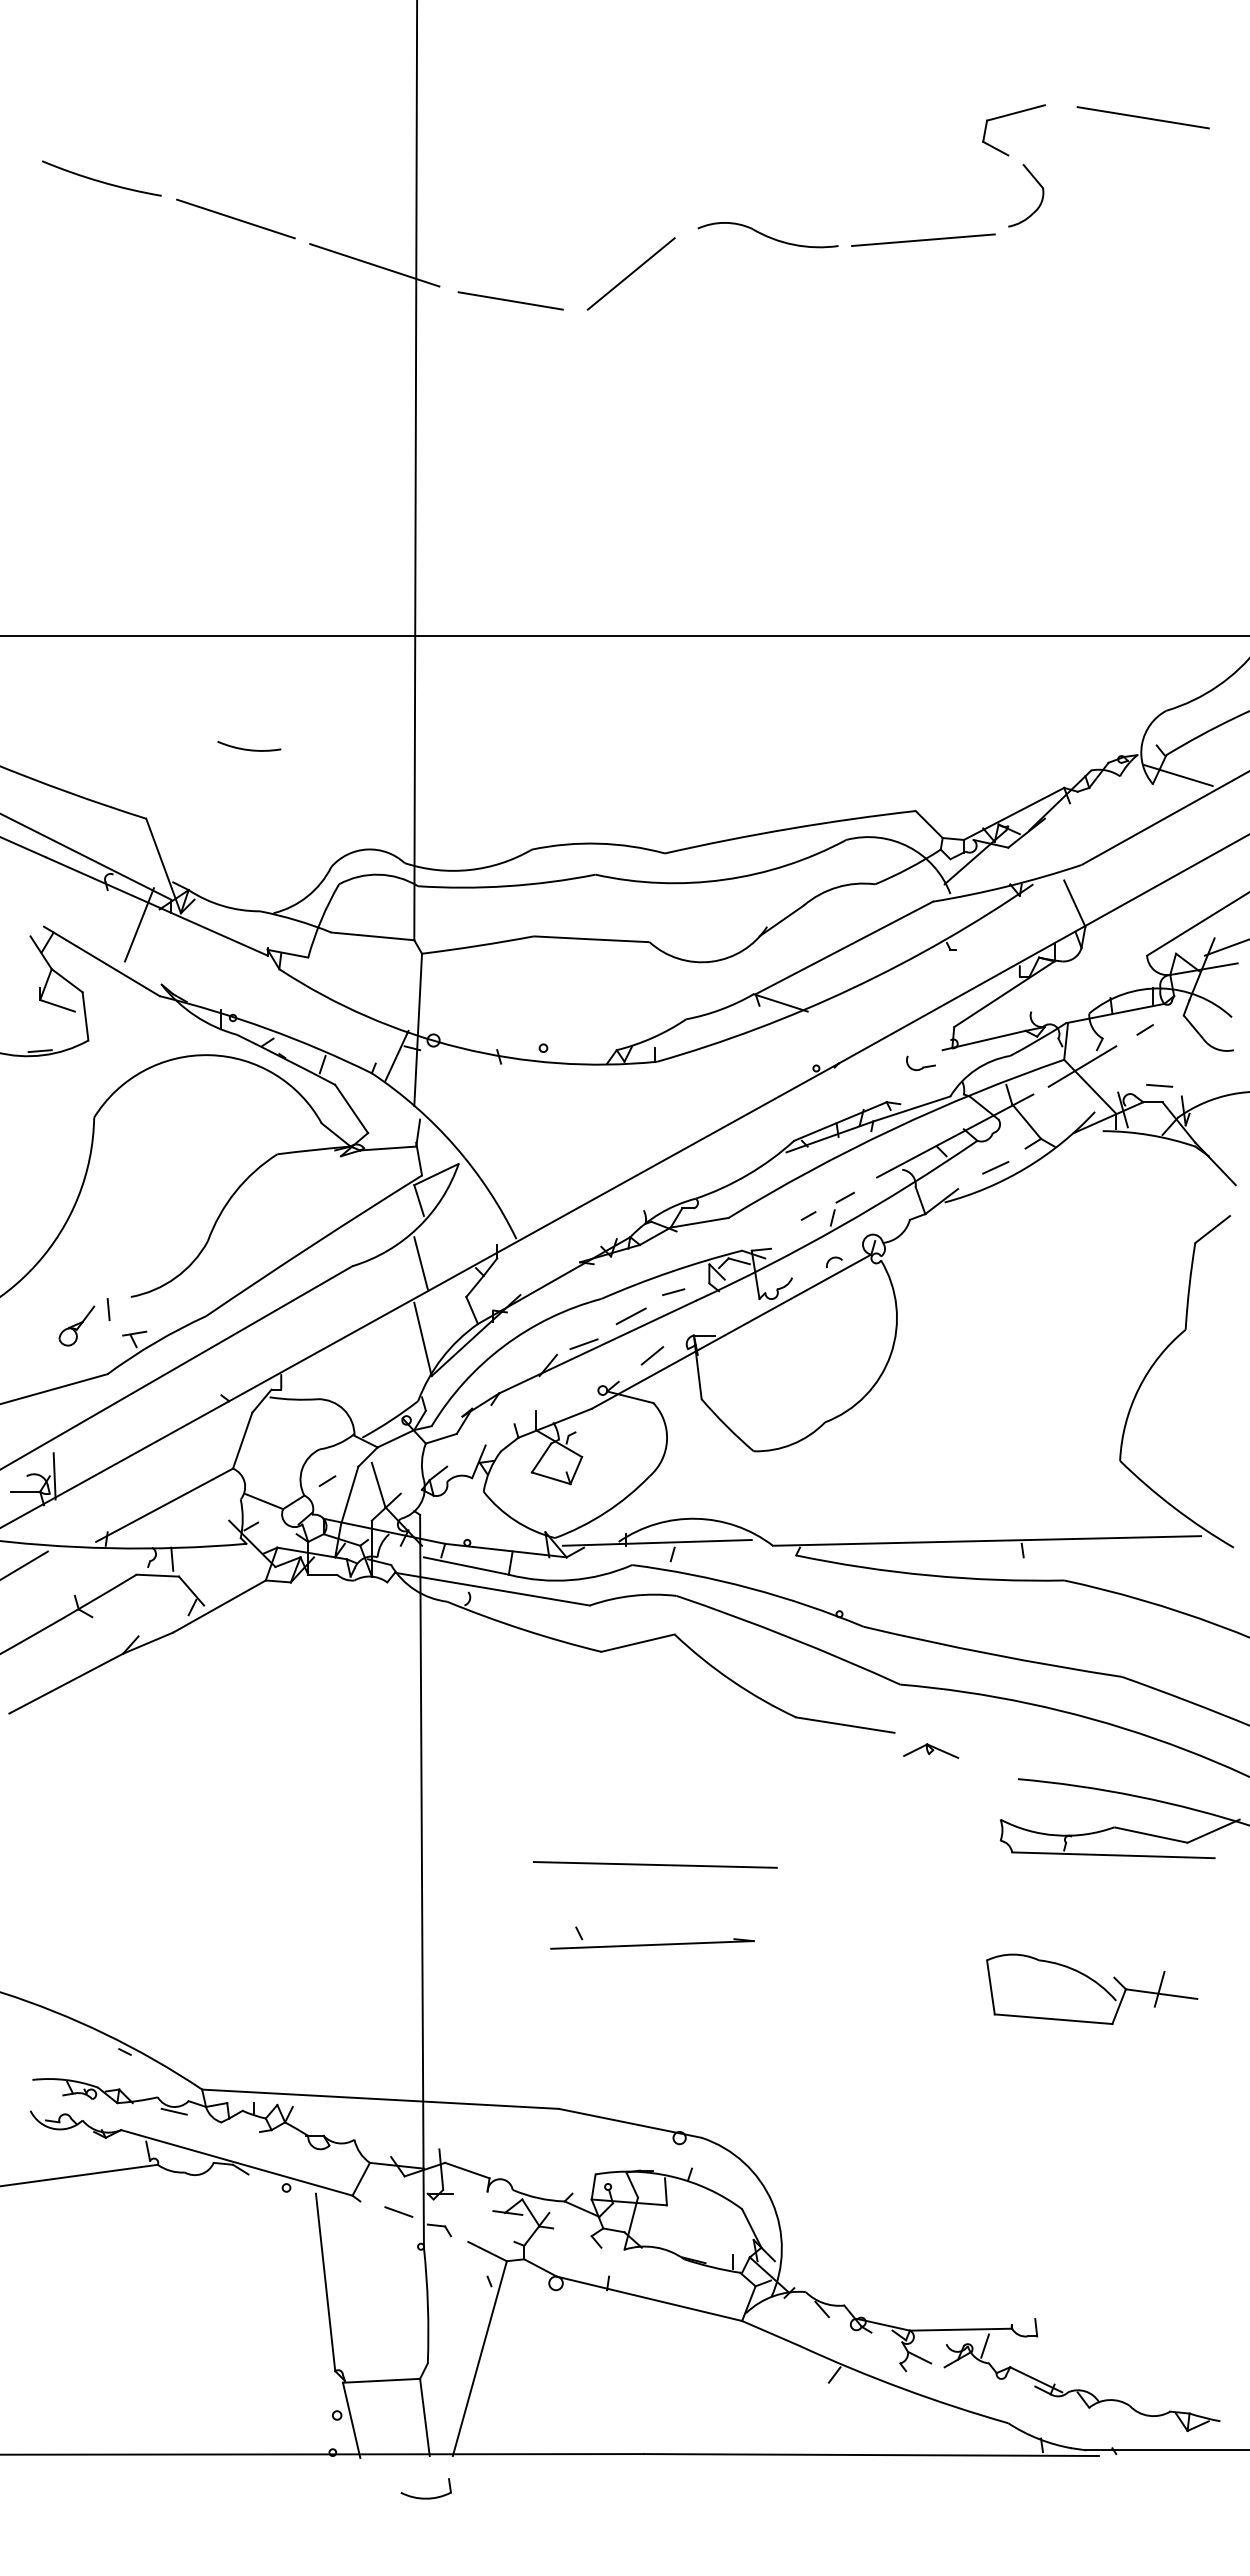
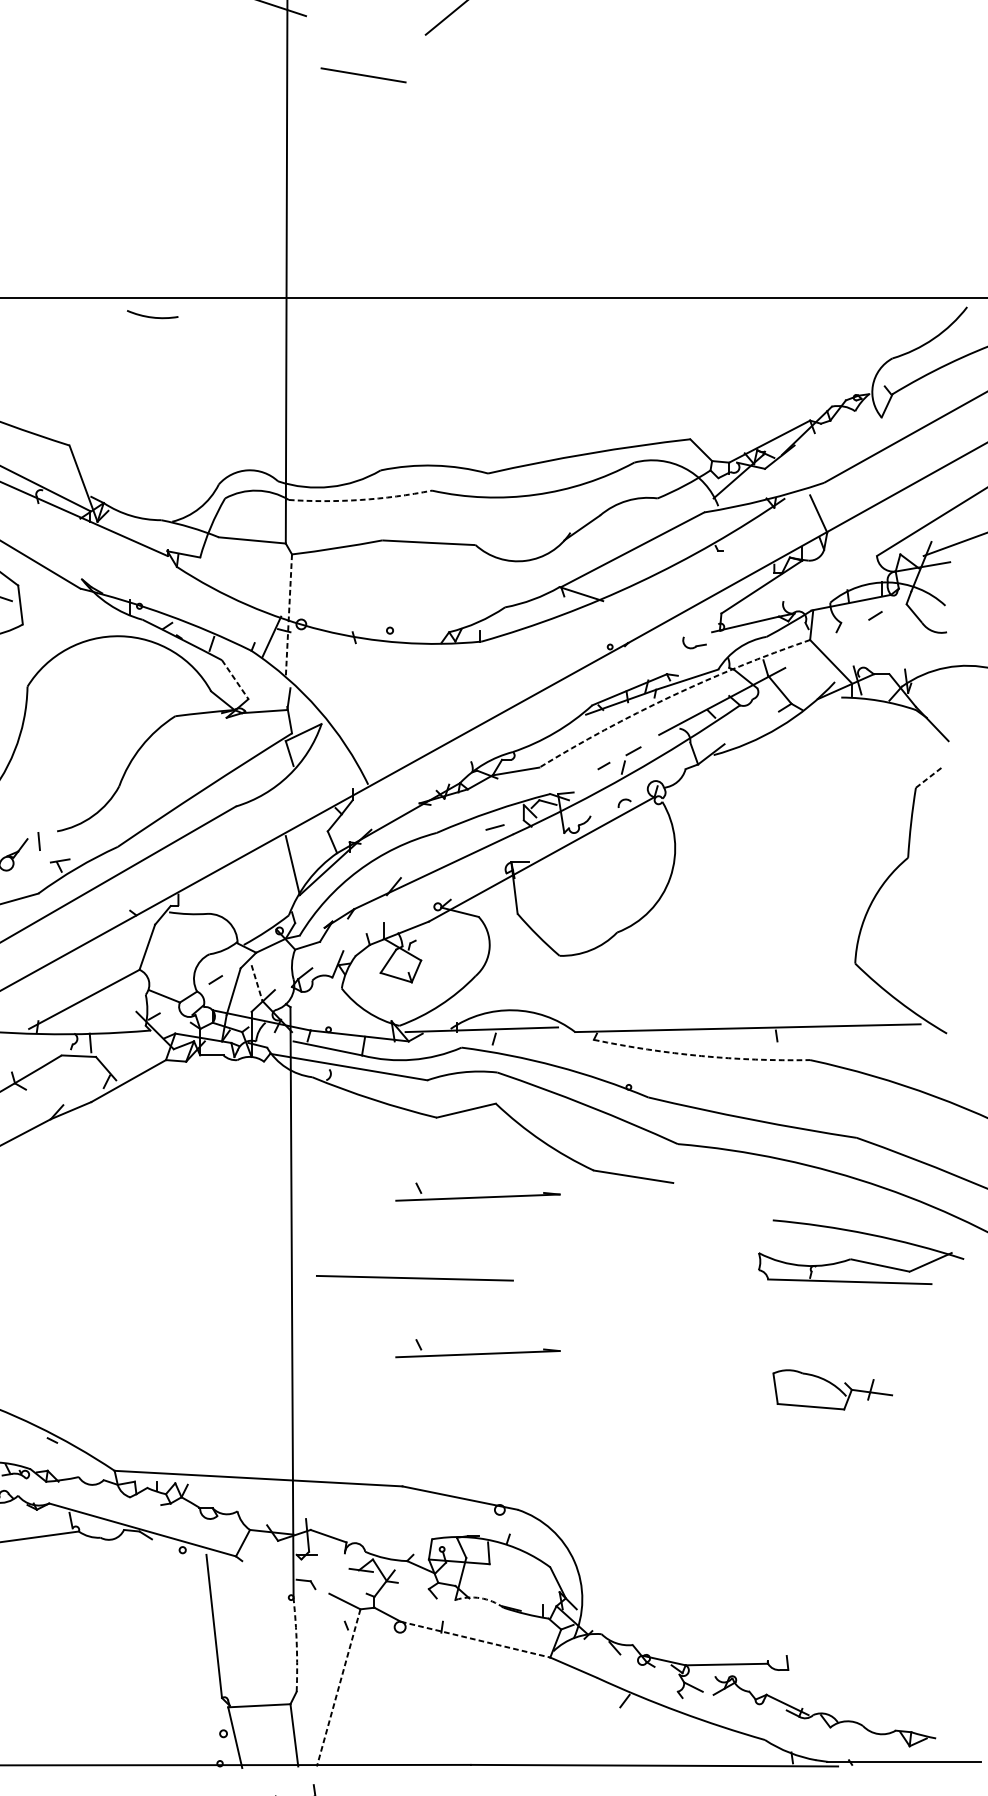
line: (510, 300) -> (363, 74), moved
arc: (249, 749) -> (152, 317), moved
line: (1177, 774) -> (901, 409), removed
arc: (507, 886) -> (360, 500), solid -> dashed
line: (139, 924) -> (64, 530), removed
line: (418, 1030) -> (289, 616), solid -> dashed
line: (1082, 1066) -> (824, 645), removed
line: (1159, 1085) -> (887, 660), removed
line: (351, 1109) -> (235, 680), solid -> dashed
arc: (892, 1129) -> (671, 696), solid -> dashed
line: (995, 1167) -> (754, 726), removed
line: (1212, 1229) -> (929, 776), solid -> dashed
line: (420, 1263) -> (290, 804), removed
line: (630, 1316) -> (460, 847), removed
line: (583, 1344) -> (422, 869), removed
line: (652, 1355) -> (477, 878), removed
line: (378, 1485) -> (256, 983), solid -> dashed
arc: (929, 1575) -> (701, 1056), solid -> dashed
part: (652, 1750) -> (477, 1197), added
part: (931, 1750) -> (703, 1197), removed
line: (655, 1864) -> (415, 1277), moved
part: (1092, 1988) -> (832, 1389), size x0.7
line: (173, 2111) -> (91, 1488), removed
line: (398, 2211) -> (273, 1569), removed
arc: (655, 2247) -> (480, 1598), solid -> dashed
line: (650, 2298) -> (476, 1639), solid -> dashed
arc: (427, 2305) -> (296, 1645), solid -> dashed
line: (984, 2345) -> (745, 1677), removed
line: (479, 2359) -> (338, 1688), solid -> dashed

